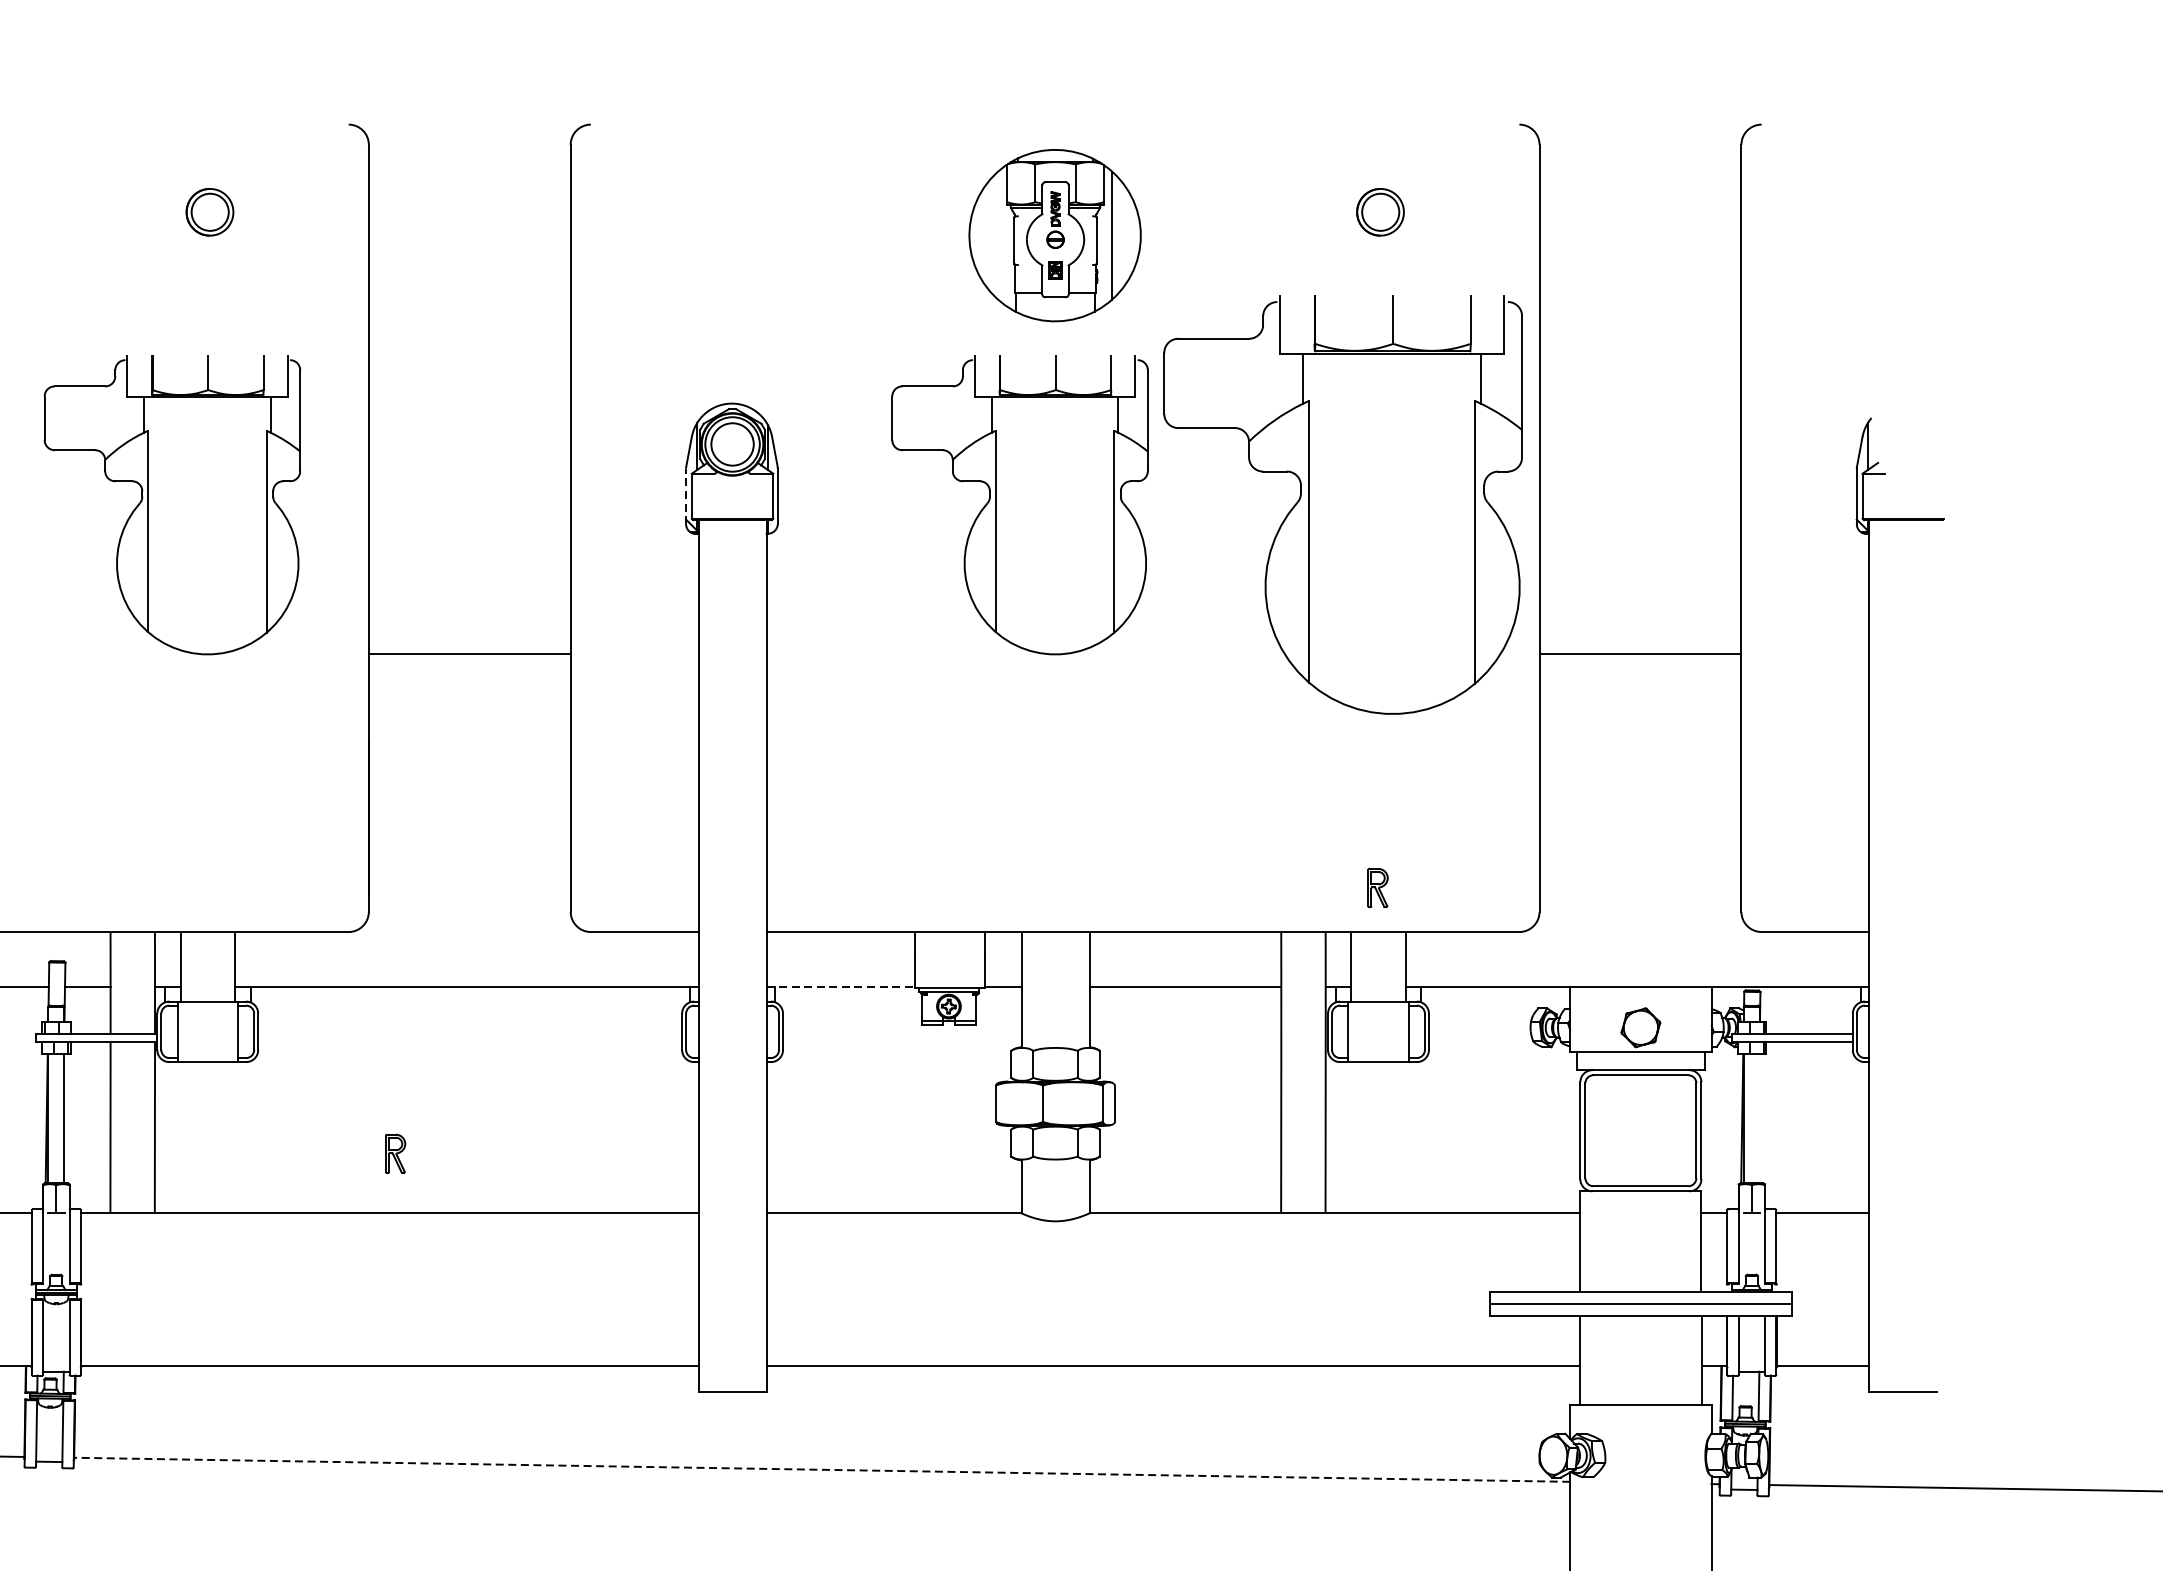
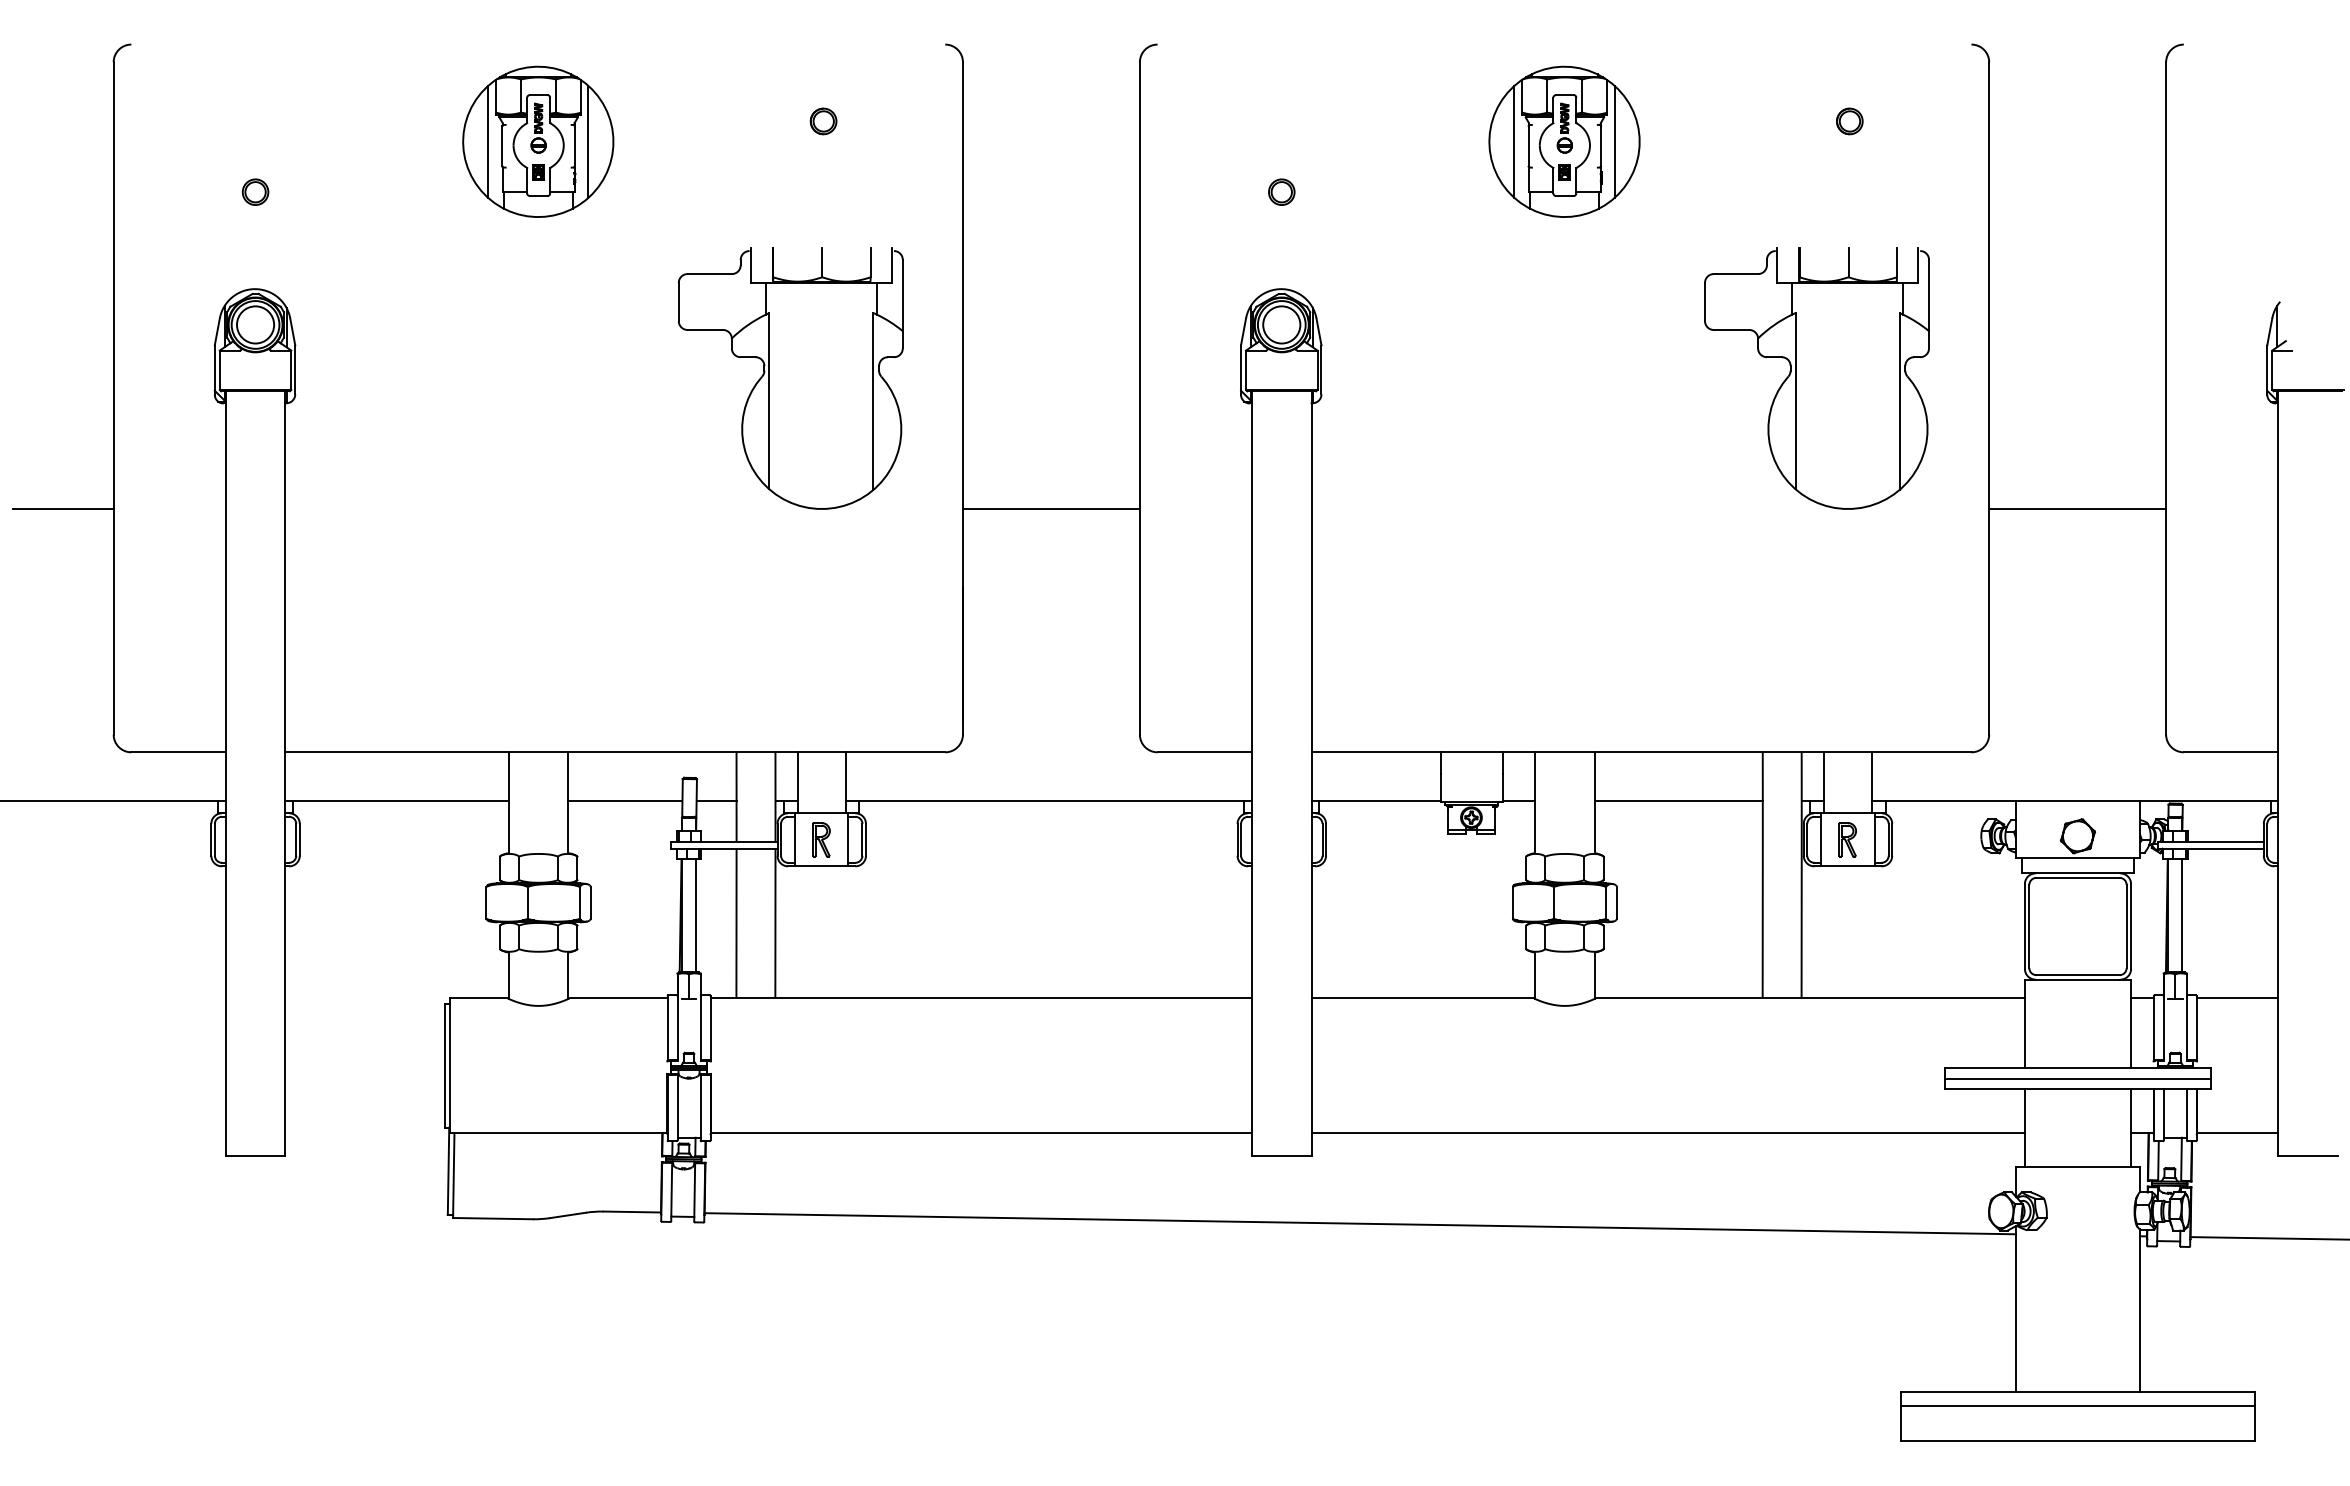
part: (209, 212) -> (823, 121), size x0.62
part: (1380, 212) -> (1849, 121), size x0.62
line: (998, 235) -> (1514, 141), added
part: (732, 292) -> (1281, 191), added
line: (686, 495) -> (1241, 369), dashed -> solid
part: (1019, 505) -> (1533, 378), removed
part: (1342, 505) -> (1816, 378), size x0.71
part: (1377, 887) -> (1847, 839), moved
line: (840, 986) -> (1376, 800), dashed -> solid
line: (1760, 1118) -> (2182, 915), added
part: (395, 1153) -> (821, 839), moved
line: (822, 1469) -> (1360, 1223), dashed -> solid

